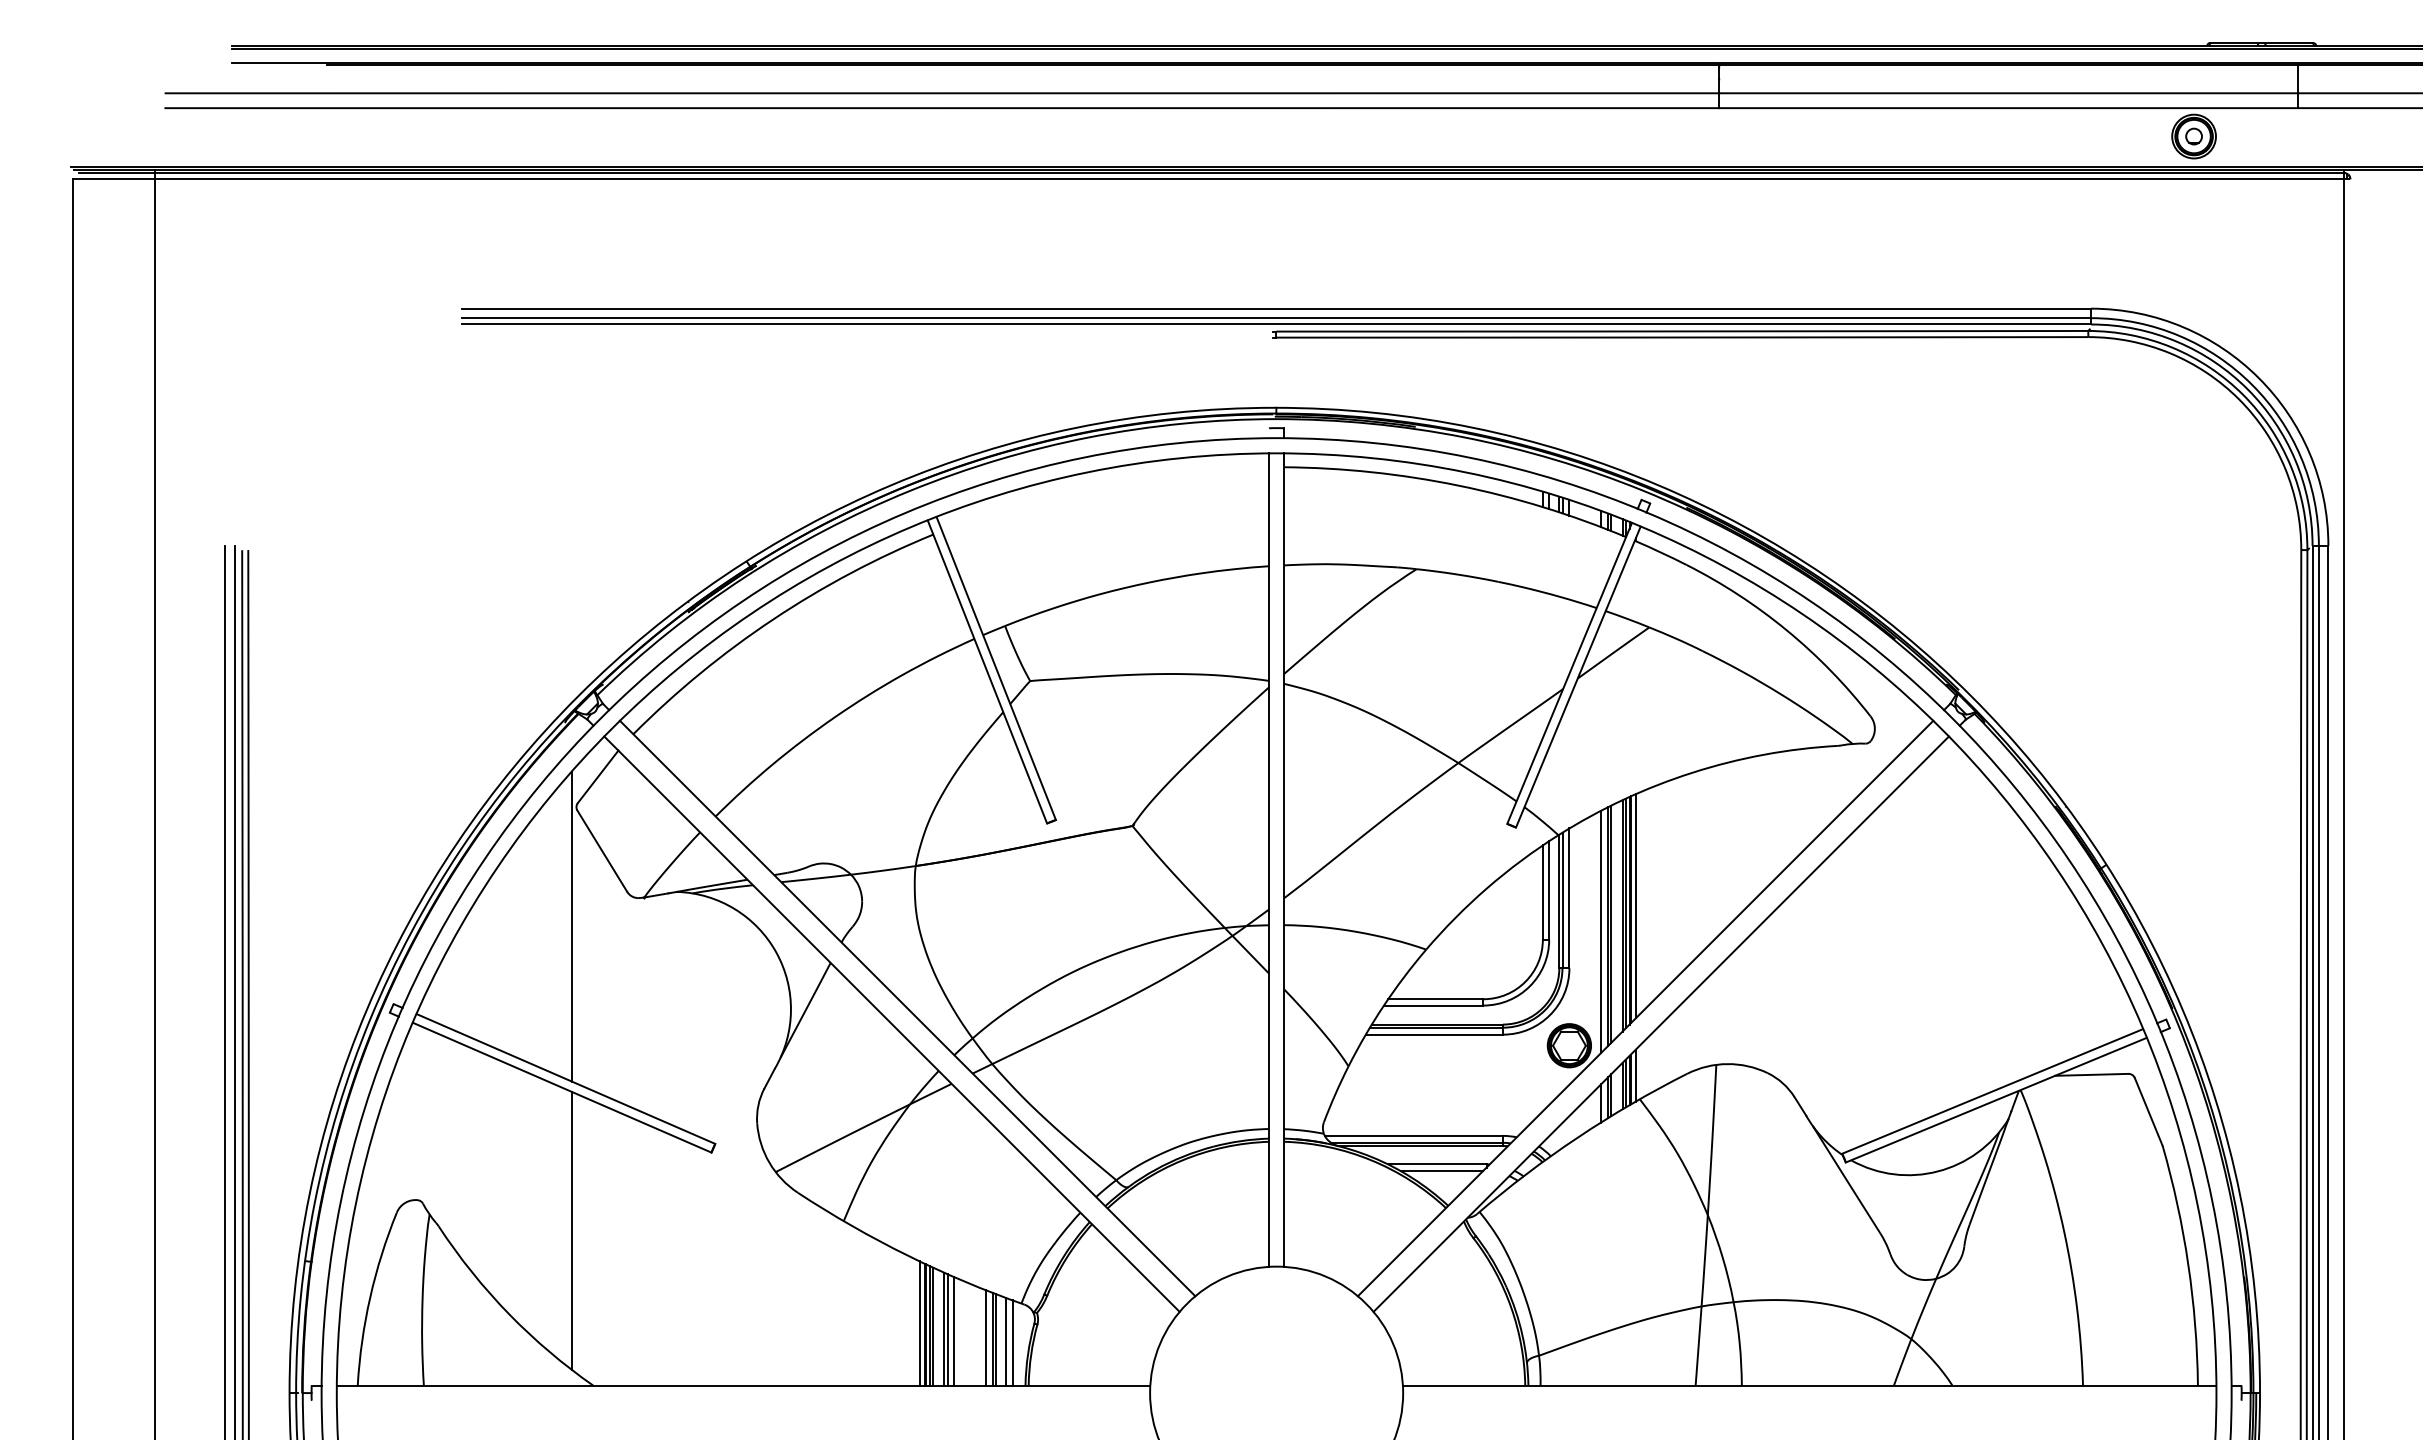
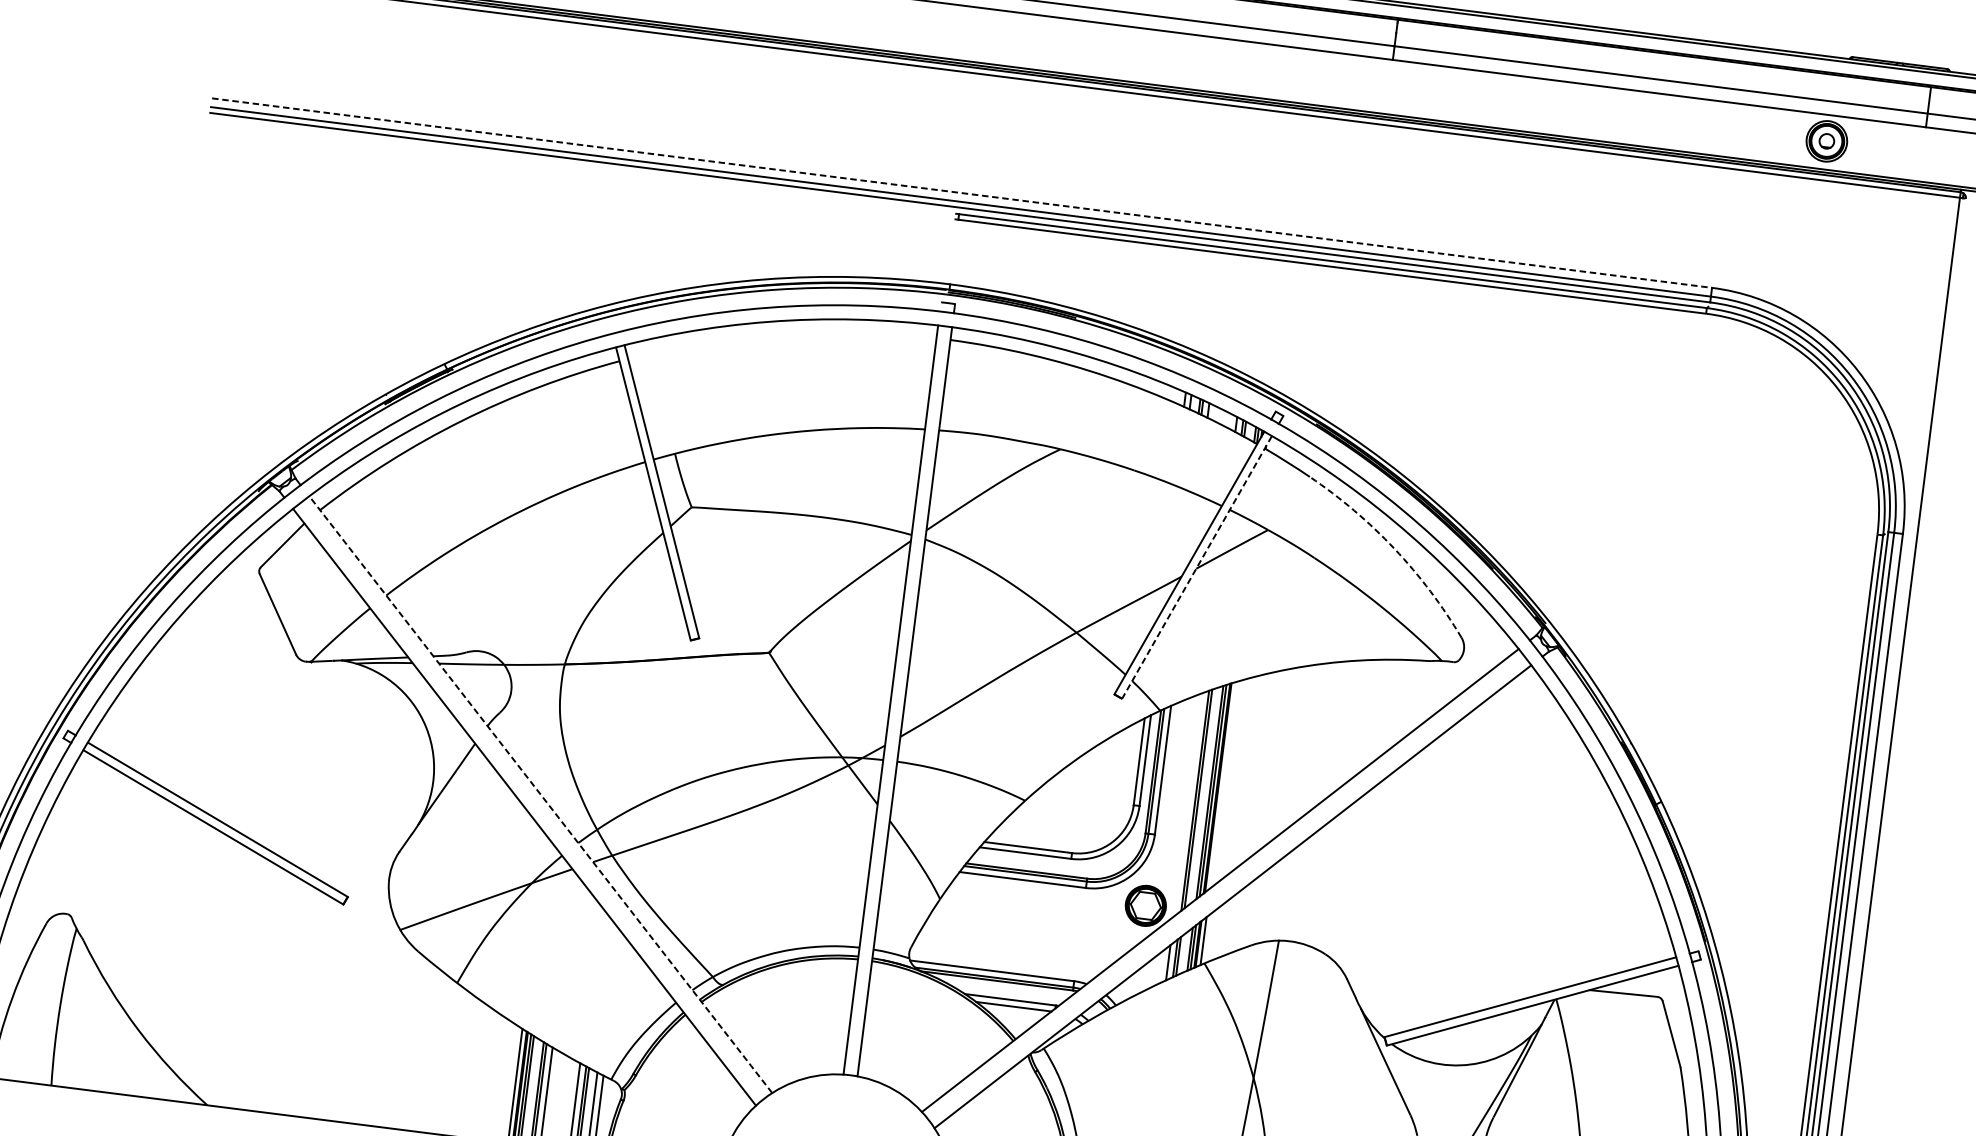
line: (1277, 308) -> (962, 193), solid -> dashed
arc: (1787, 630) -> (1395, 548), solid -> dashed
line: (1578, 677) -> (1197, 567), solid -> dashed
line: (1635, 906) -> (1222, 785), removed
line: (571, 926) -> (240, 680), removed
line: (1601, 931) -> (1188, 804), removed
line: (907, 1008) -> (540, 794), solid -> dashed
line: (571, 1230) -> (205, 959), removed

